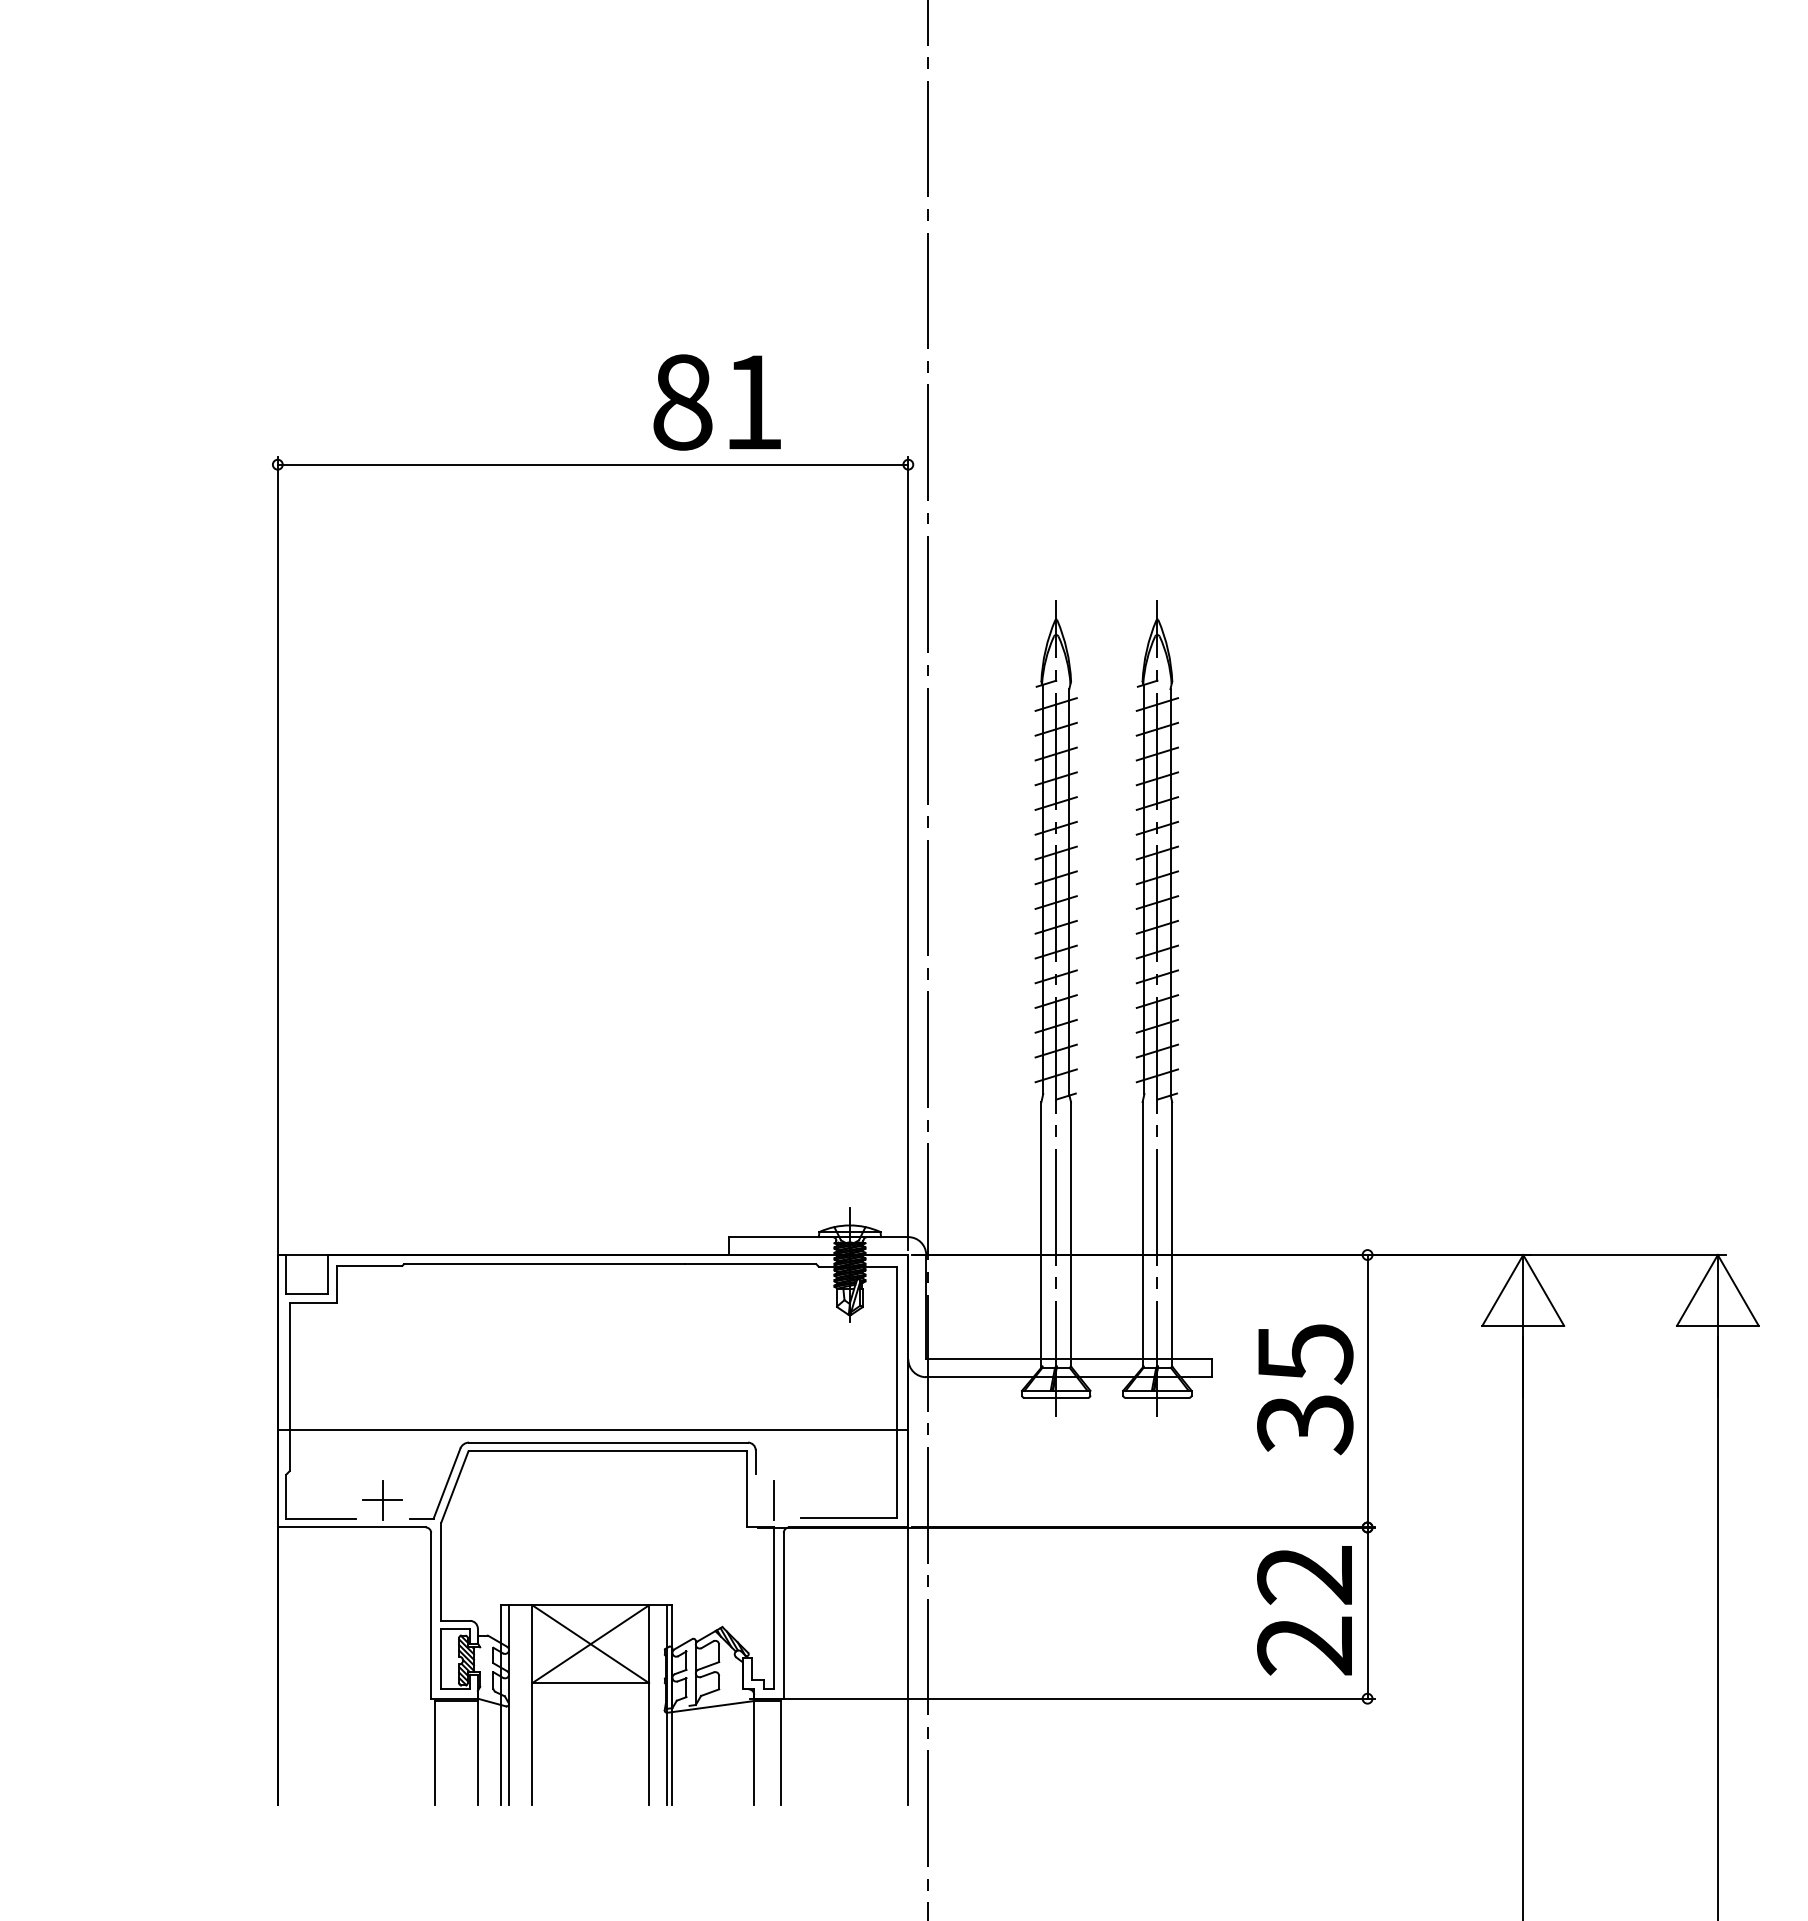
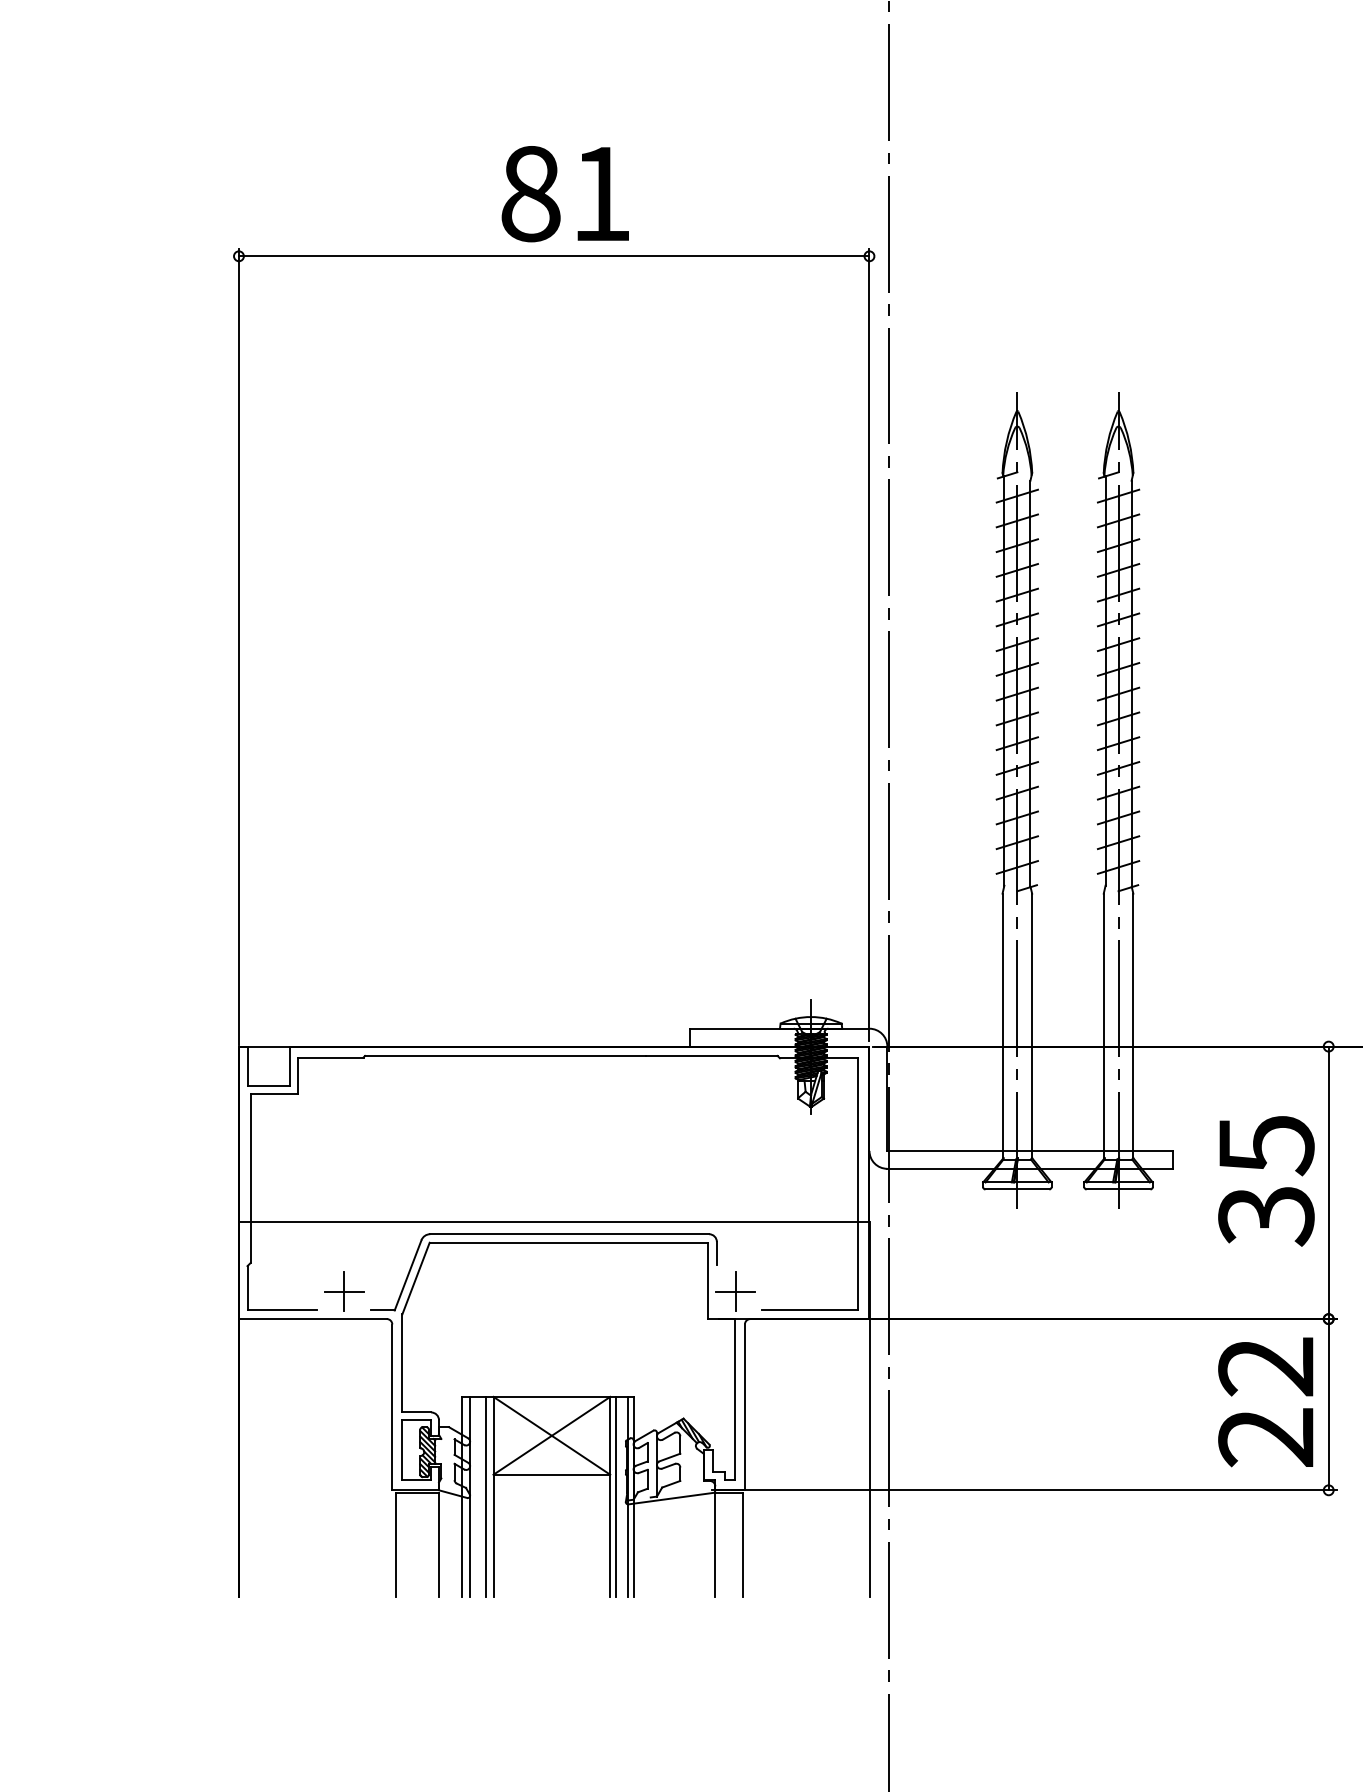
text: (716, 402) -> (564, 194), moved
line: (773, 1500) -> (734, 1292), added
line: (524, 1705) -> (485, 1497), added
line: (654, 1705) -> (615, 1497), added

